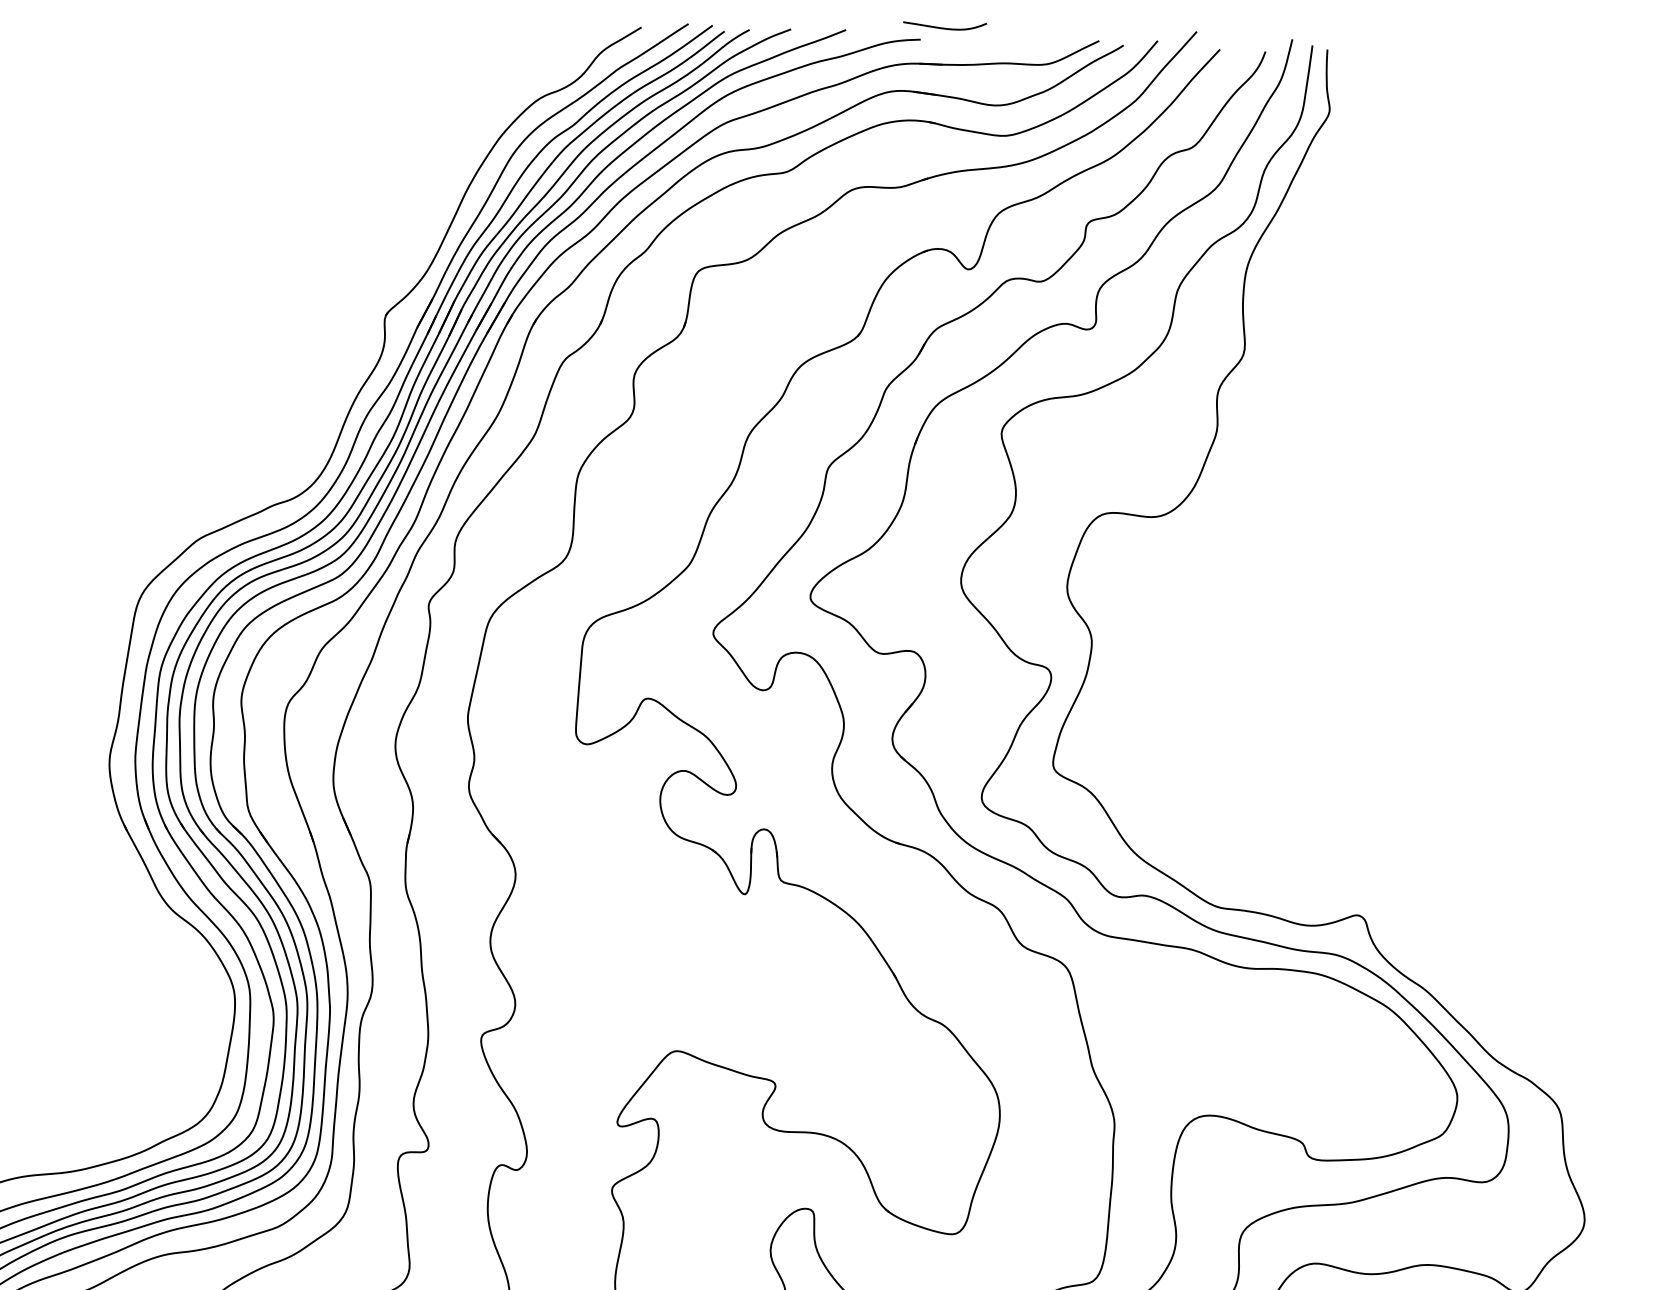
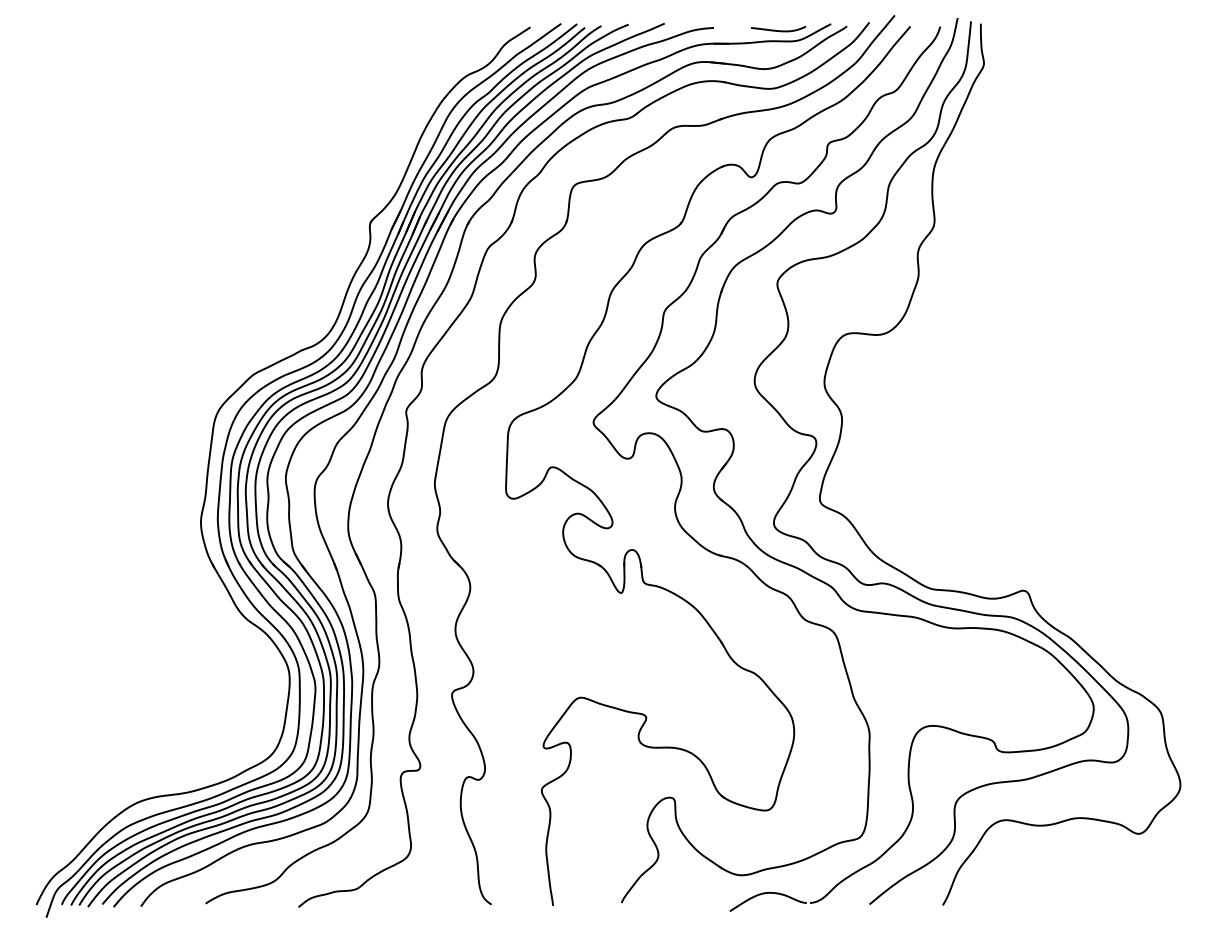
curve: (944, 27) -> (778, 30), moved

